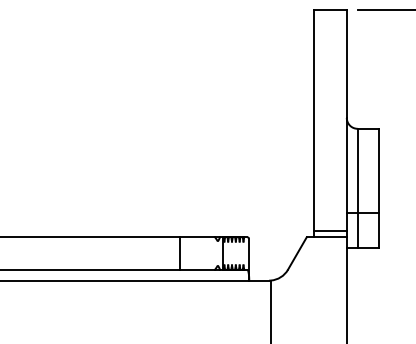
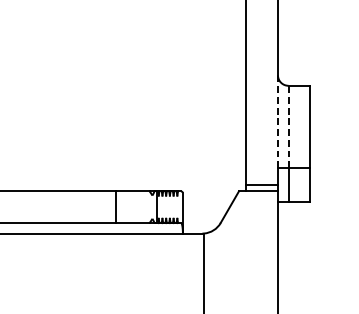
line: (346, 165) -> (277, 121), solid -> dashed
line: (357, 170) -> (288, 126), solid -> dashed

